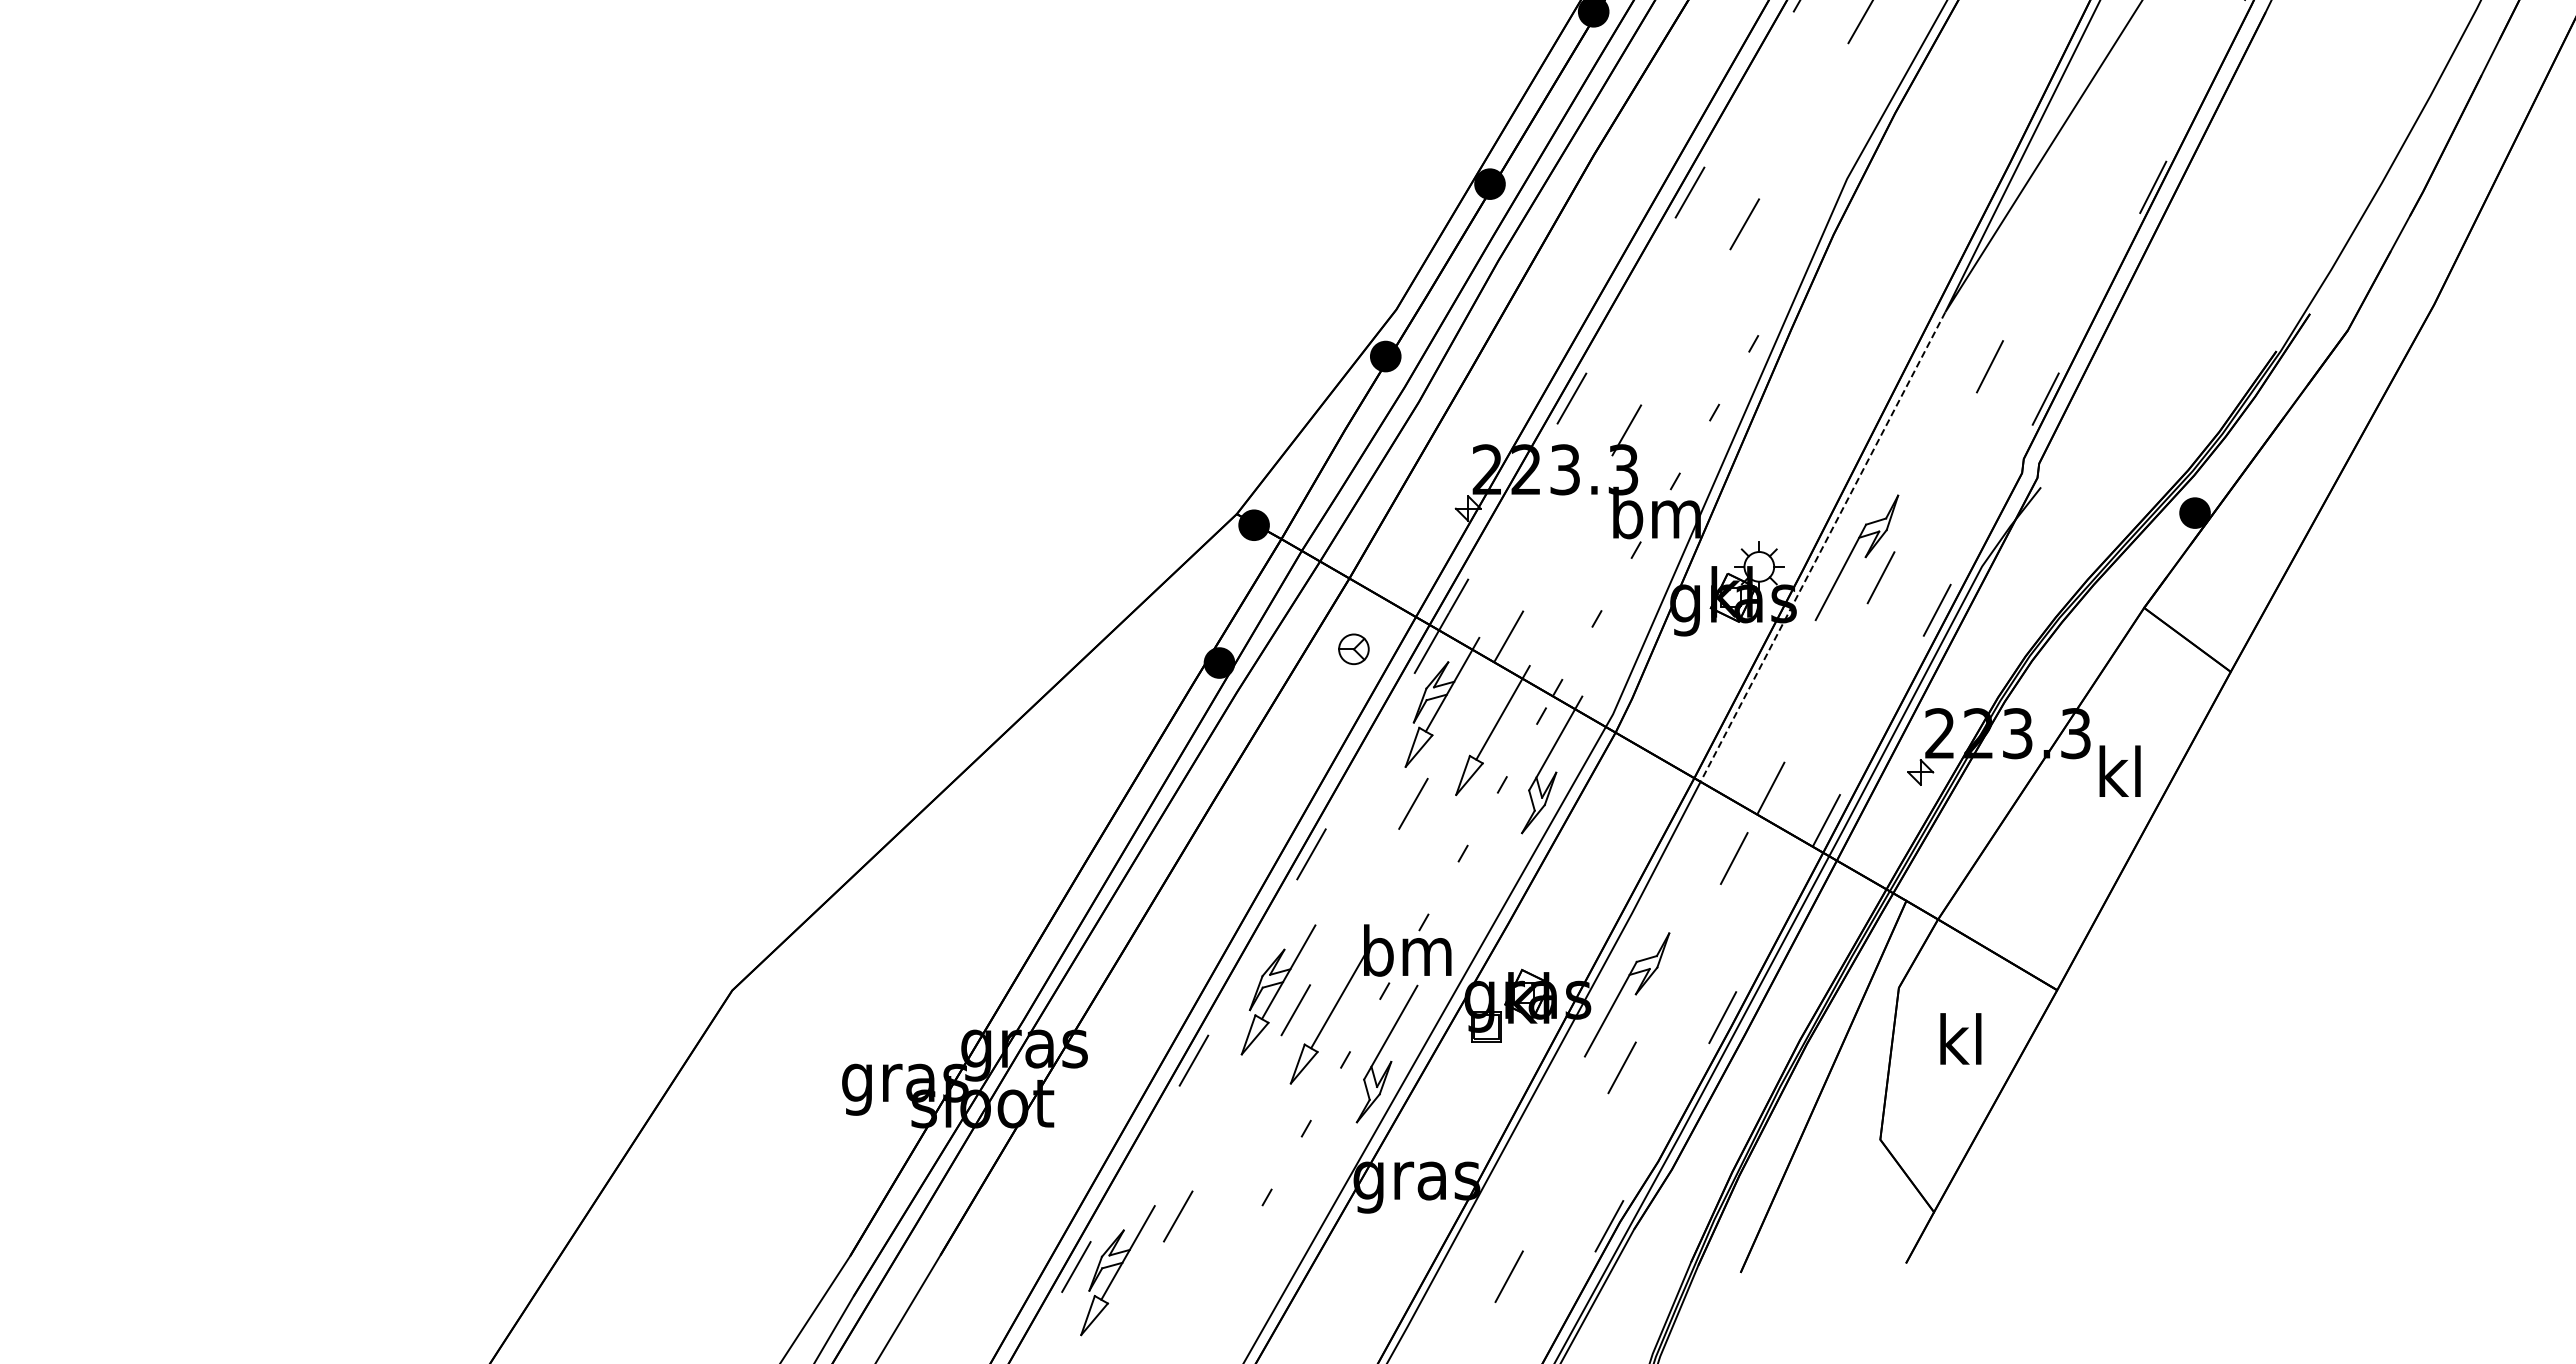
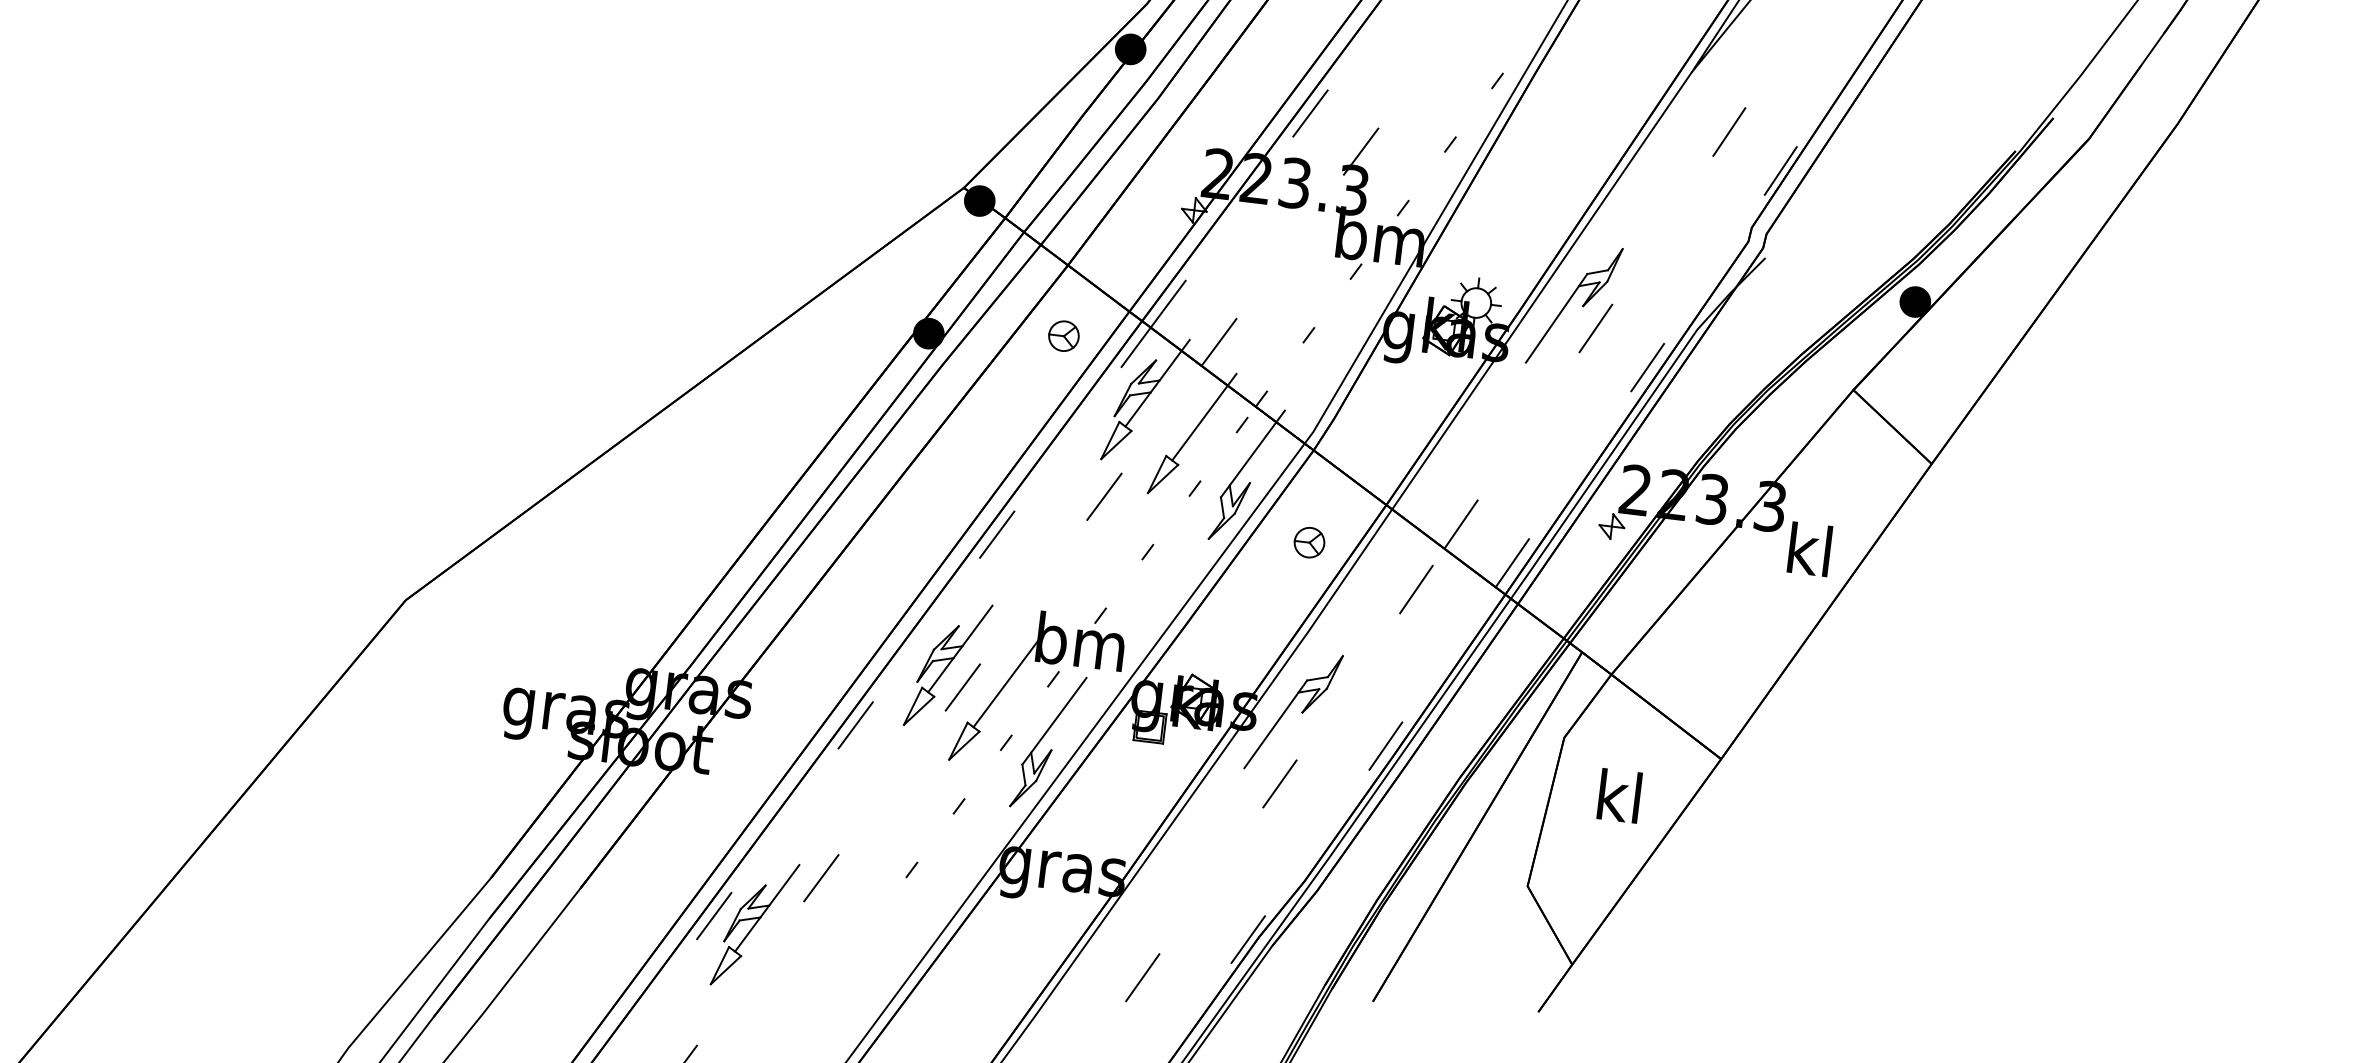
line: (1822, 547) -> (1541, 291), dashed -> solid
part: (1622, 824) -> (1309, 542), added

